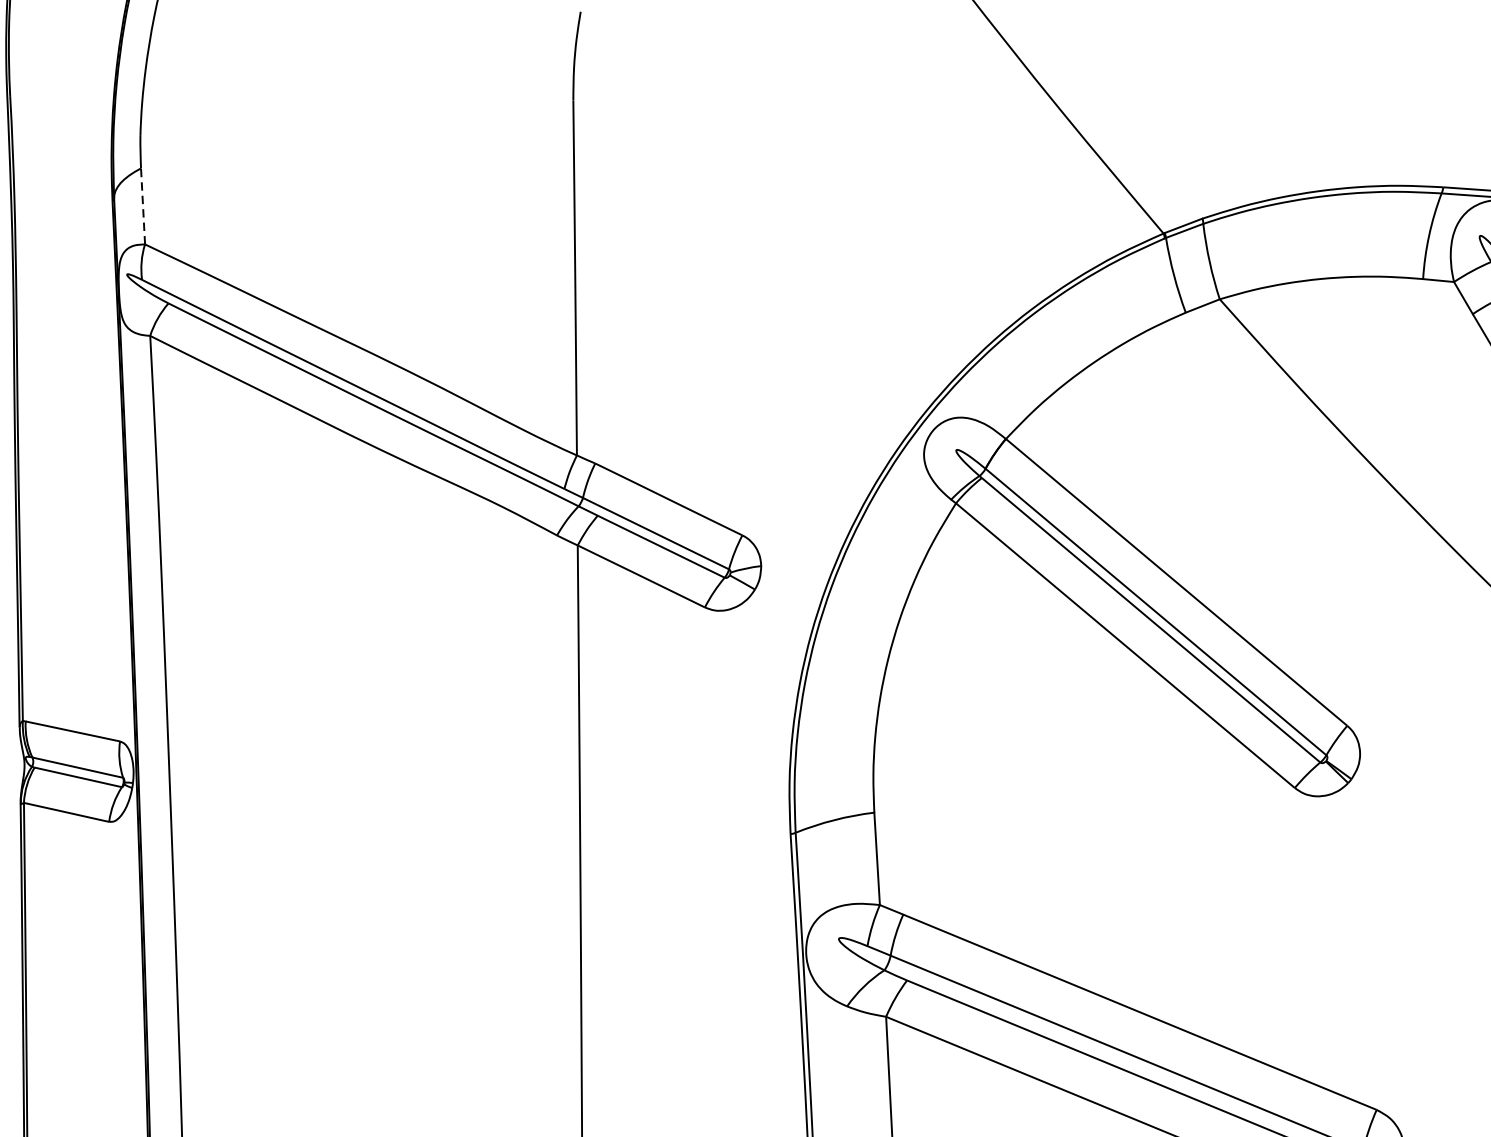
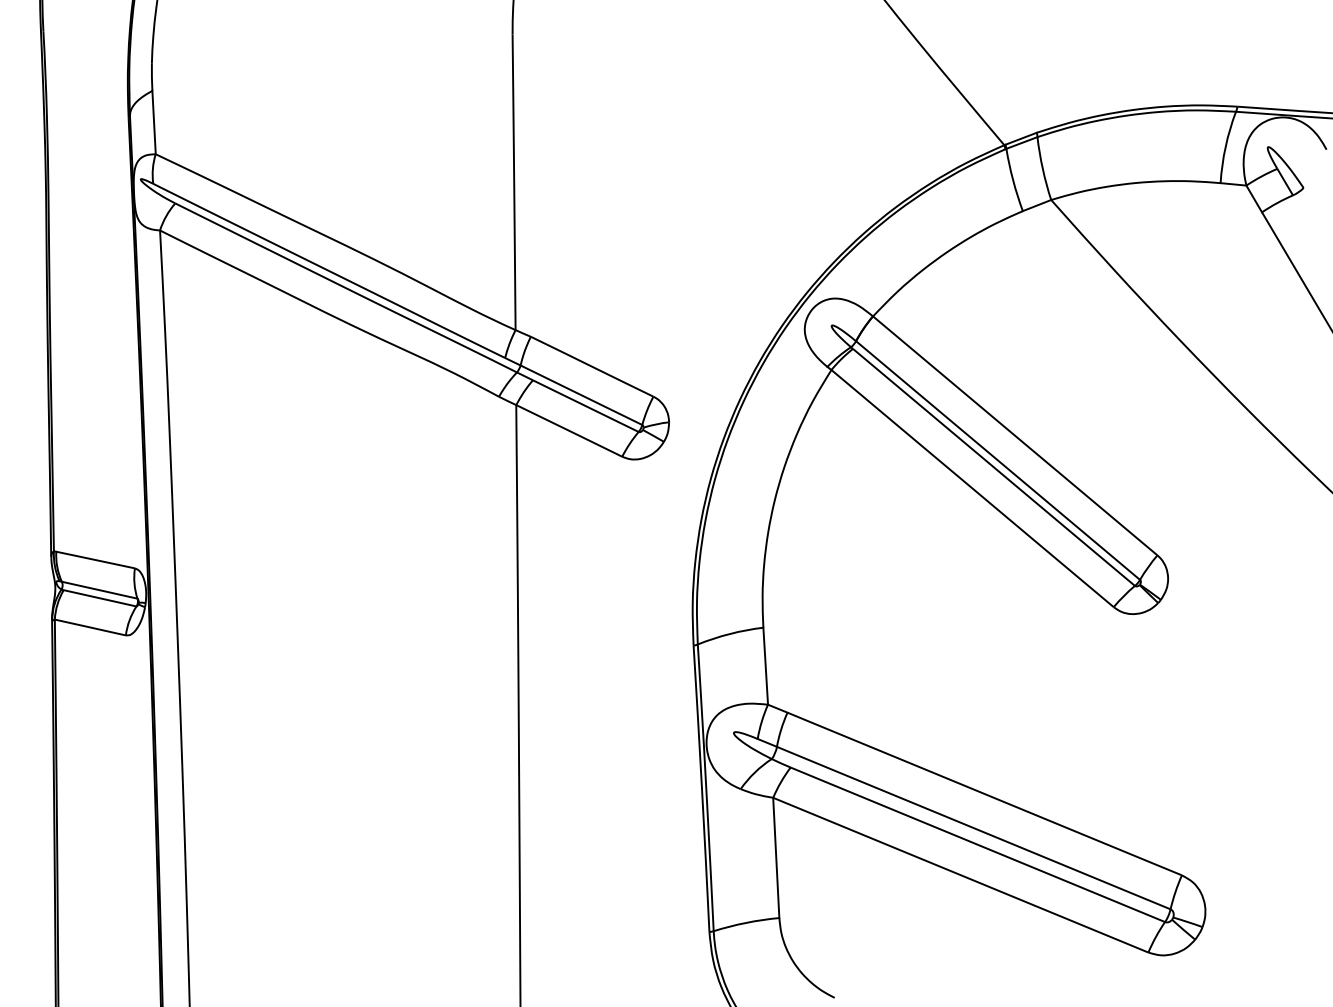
line: (143, 206) -> (154, 122), dashed -> solid

